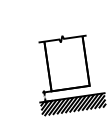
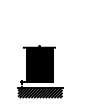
hatch: (66, 61) -> (39, 63), added

